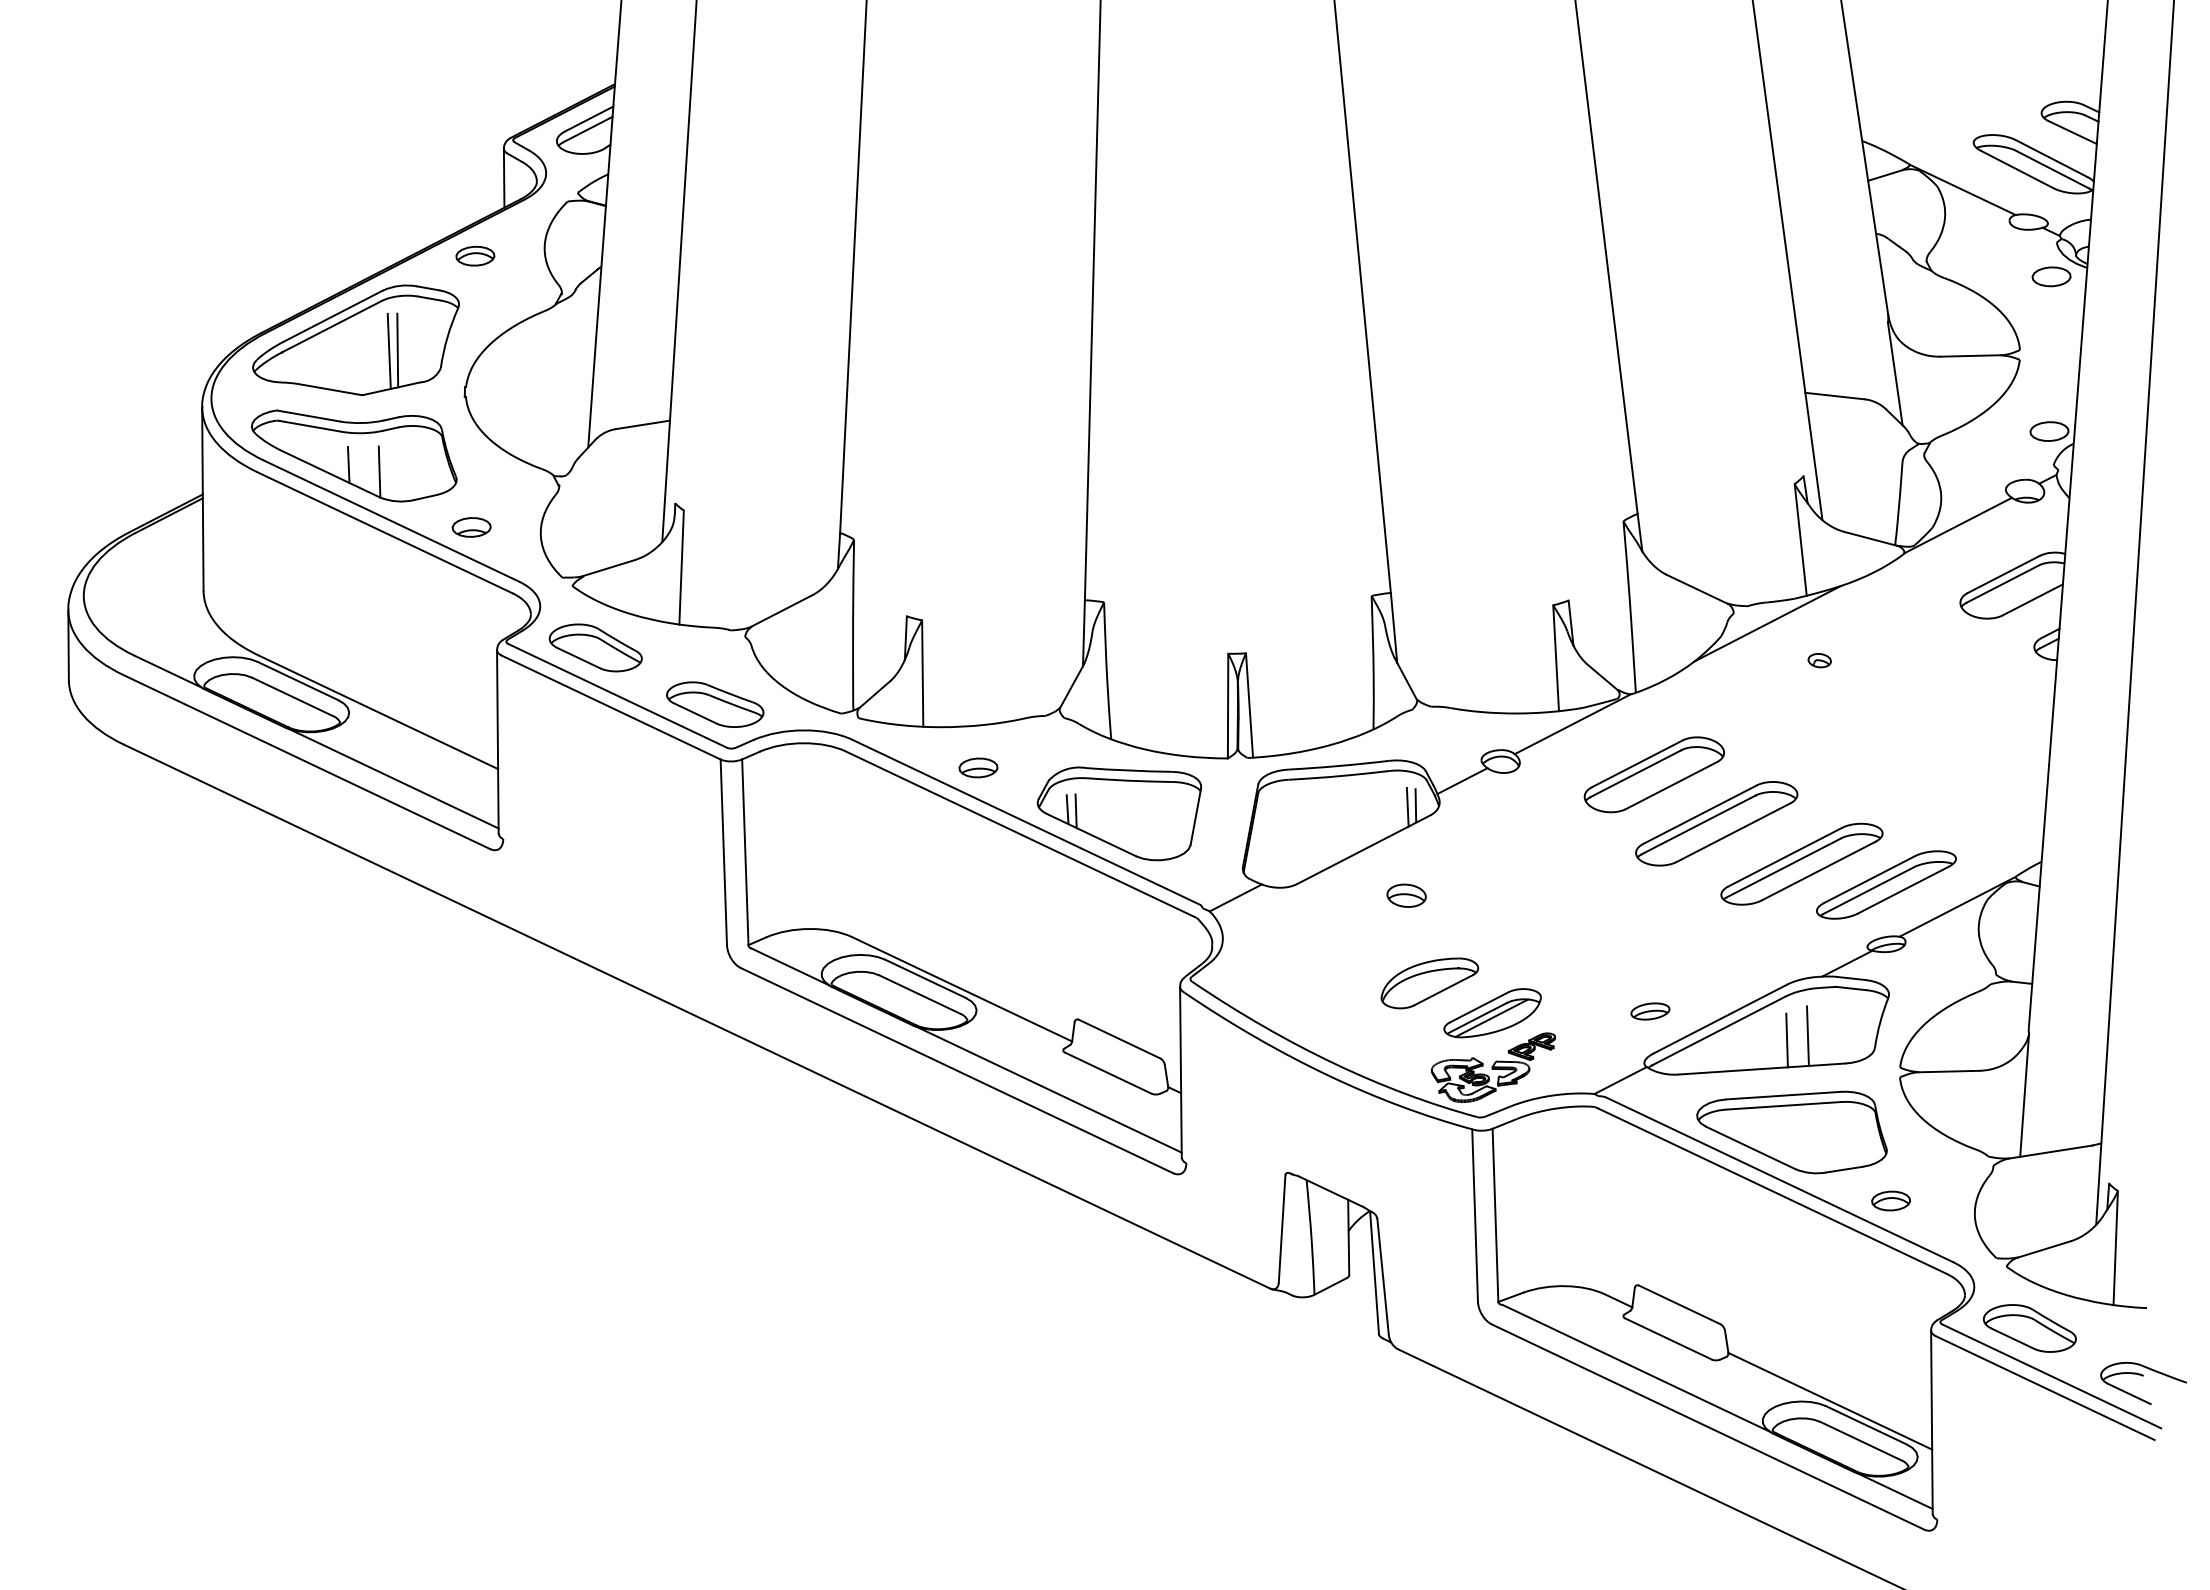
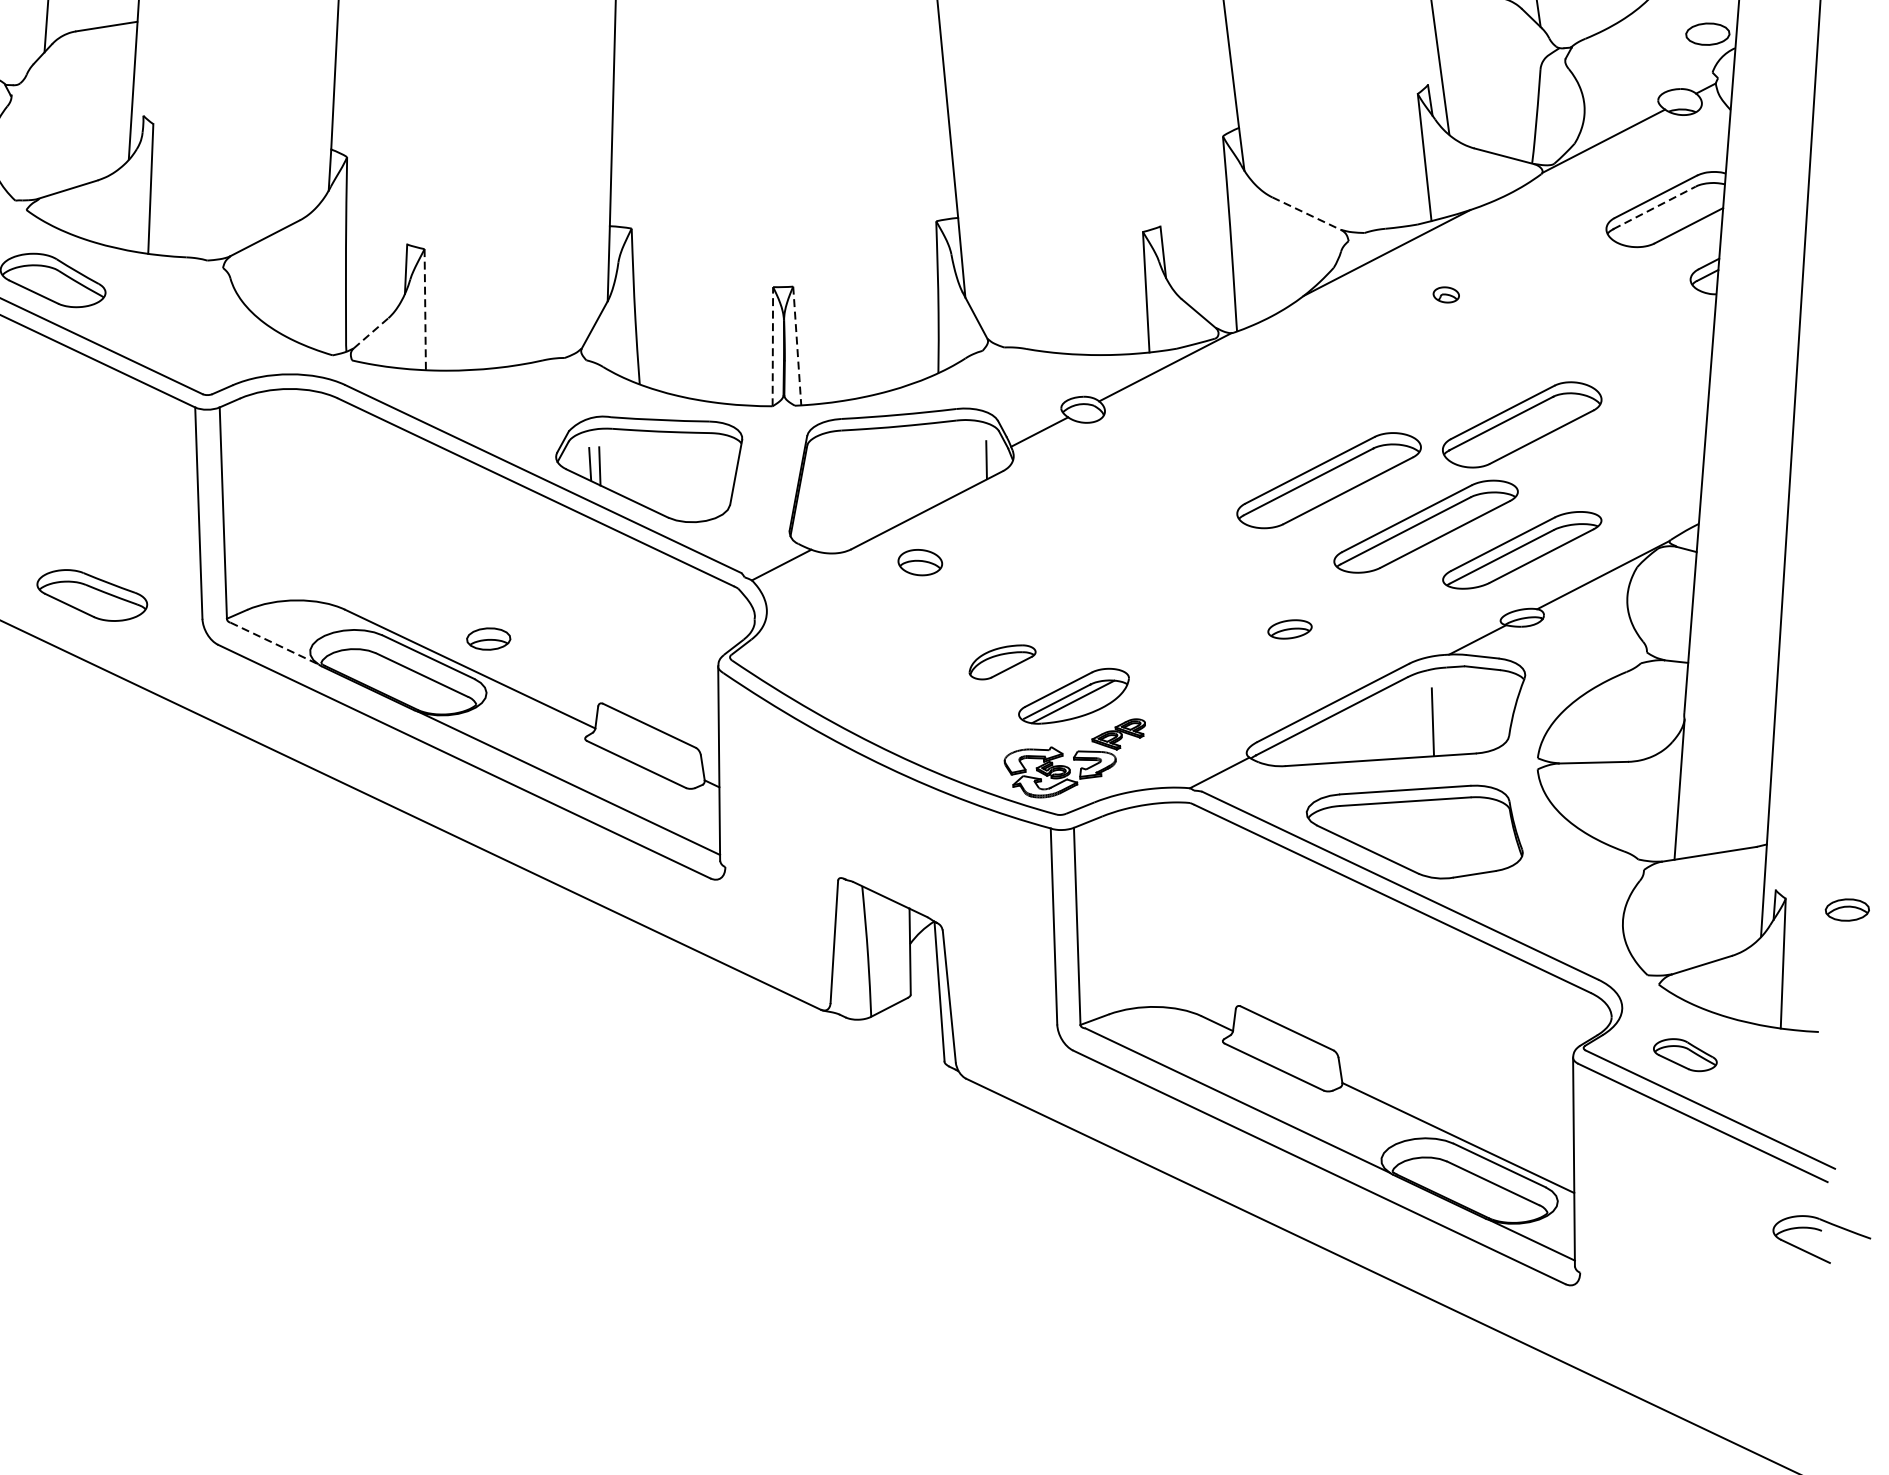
line: (2002, 584) -> (1654, 208), solid -> dashed
line: (1697, 589) -> (1307, 213), solid -> dashed
line: (922, 674) -> (425, 310), solid -> dashed
line: (875, 694) -> (371, 333), solid -> dashed
part: (715, 704) -> (92, 595), moved
line: (1228, 705) -> (773, 346), solid -> dashed
line: (1249, 706) -> (797, 347), solid -> dashed
part: (978, 767) -> (488, 638), moved
part: (1653, 774) -> (1521, 424), moved
line: (1407, 806) -> (977, 460), removed
part: (1406, 895) -> (920, 562), moved
line: (790, 966) -> (274, 643), solid -> dashed
part: (1429, 983) -> (1002, 662), size x0.6
part: (1650, 1011) -> (1290, 629), moved
line: (1786, 1040) -> (1408, 727), removed
part: (1890, 1200) -> (1846, 909), moved
part: (2029, 1328) -> (1685, 1055), size x0.6
part: (2143, 1376) -> (1821, 1231), moved

